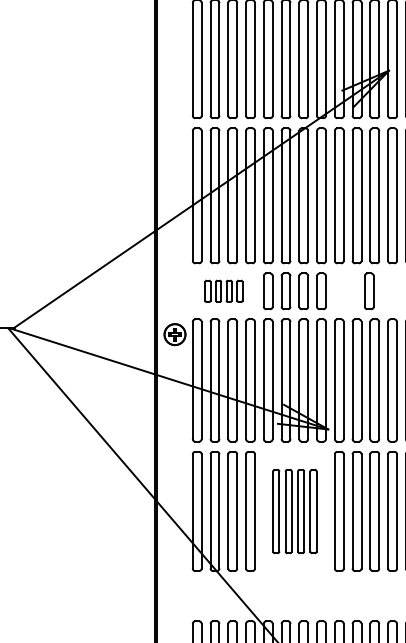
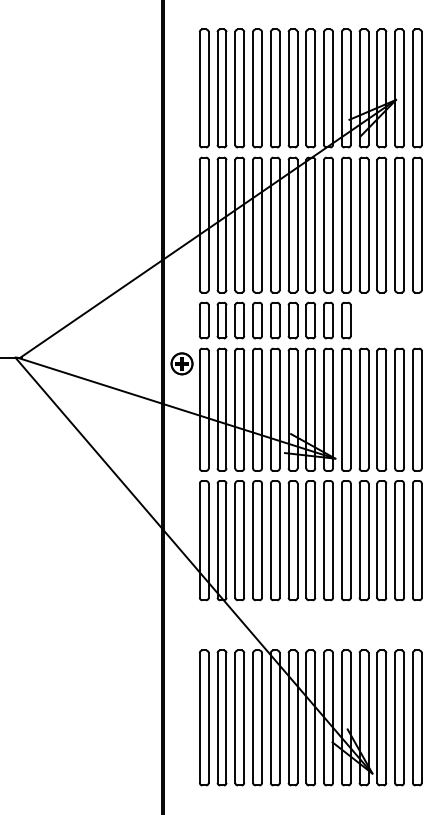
part: (223, 291) -> (230, 320), size x1.67
part: (369, 291) -> (346, 320), moved
part: (294, 511) -> (301, 540), size x1.43

